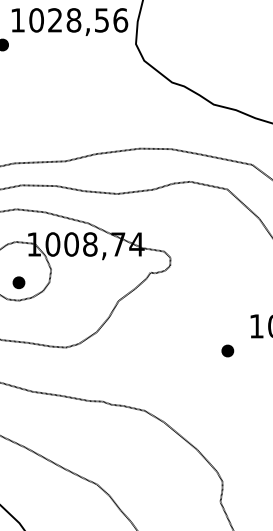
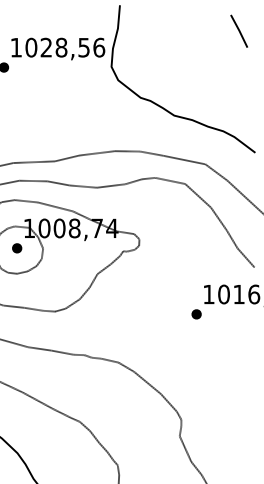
part: (19, 282) -> (17, 248), moved
part: (227, 351) -> (196, 314), moved

